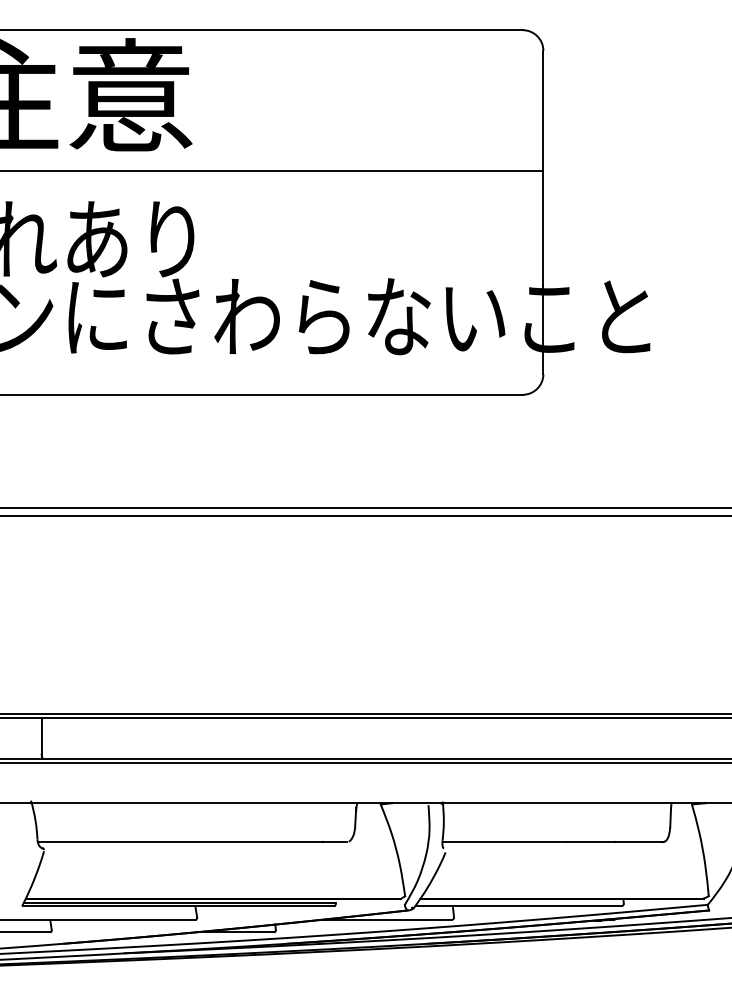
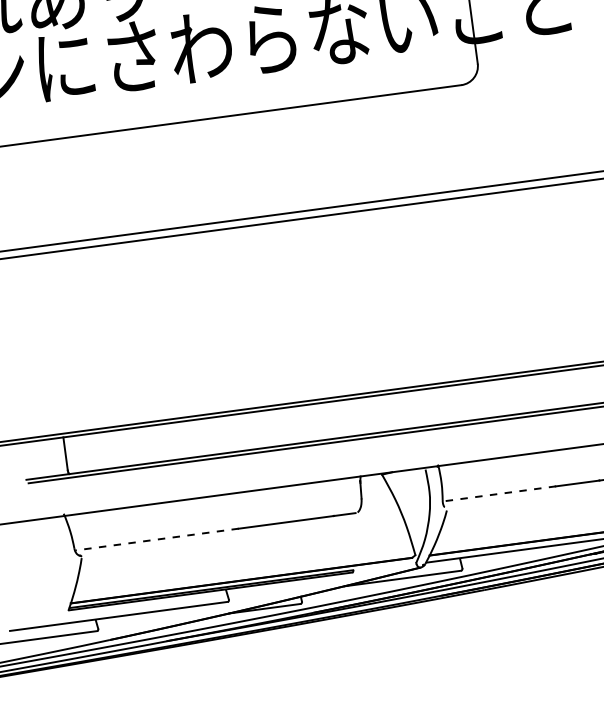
line: (128, 842) -> (157, 539), solid -> dashed
line: (504, 842) -> (499, 494), solid -> dashed

